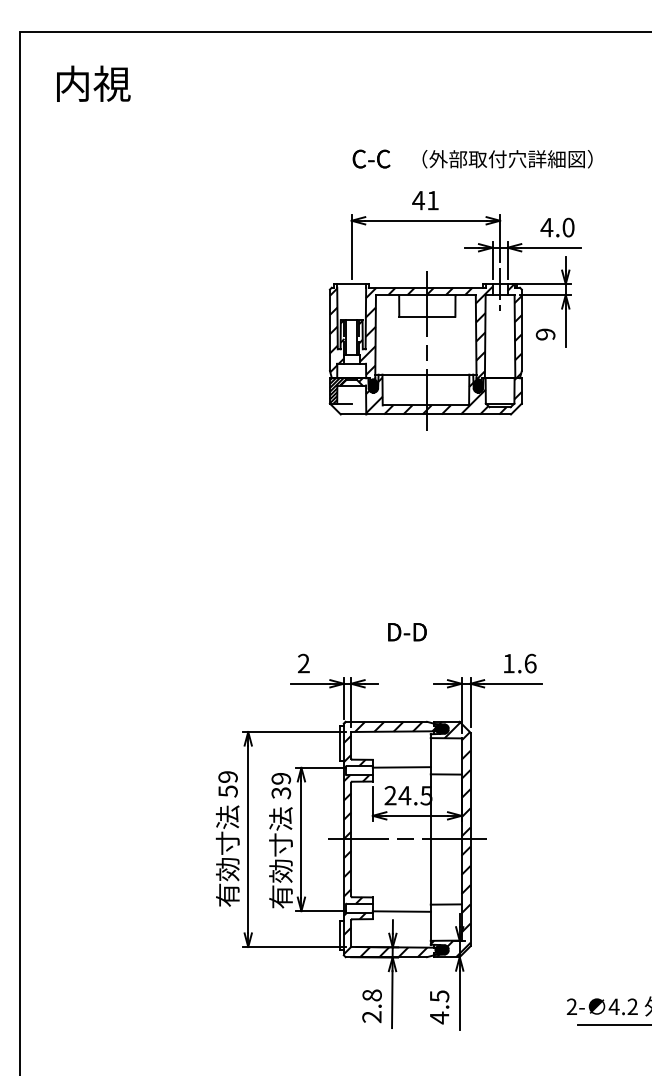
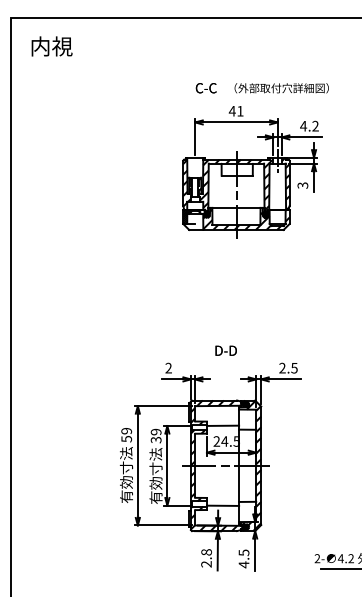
text: (568, 228) -> (315, 126), 4.0 -> 4.2
text: (544, 334) -> (302, 185), 9 -> 3
text: (519, 662) -> (288, 367), 1.6 -> 2.5

